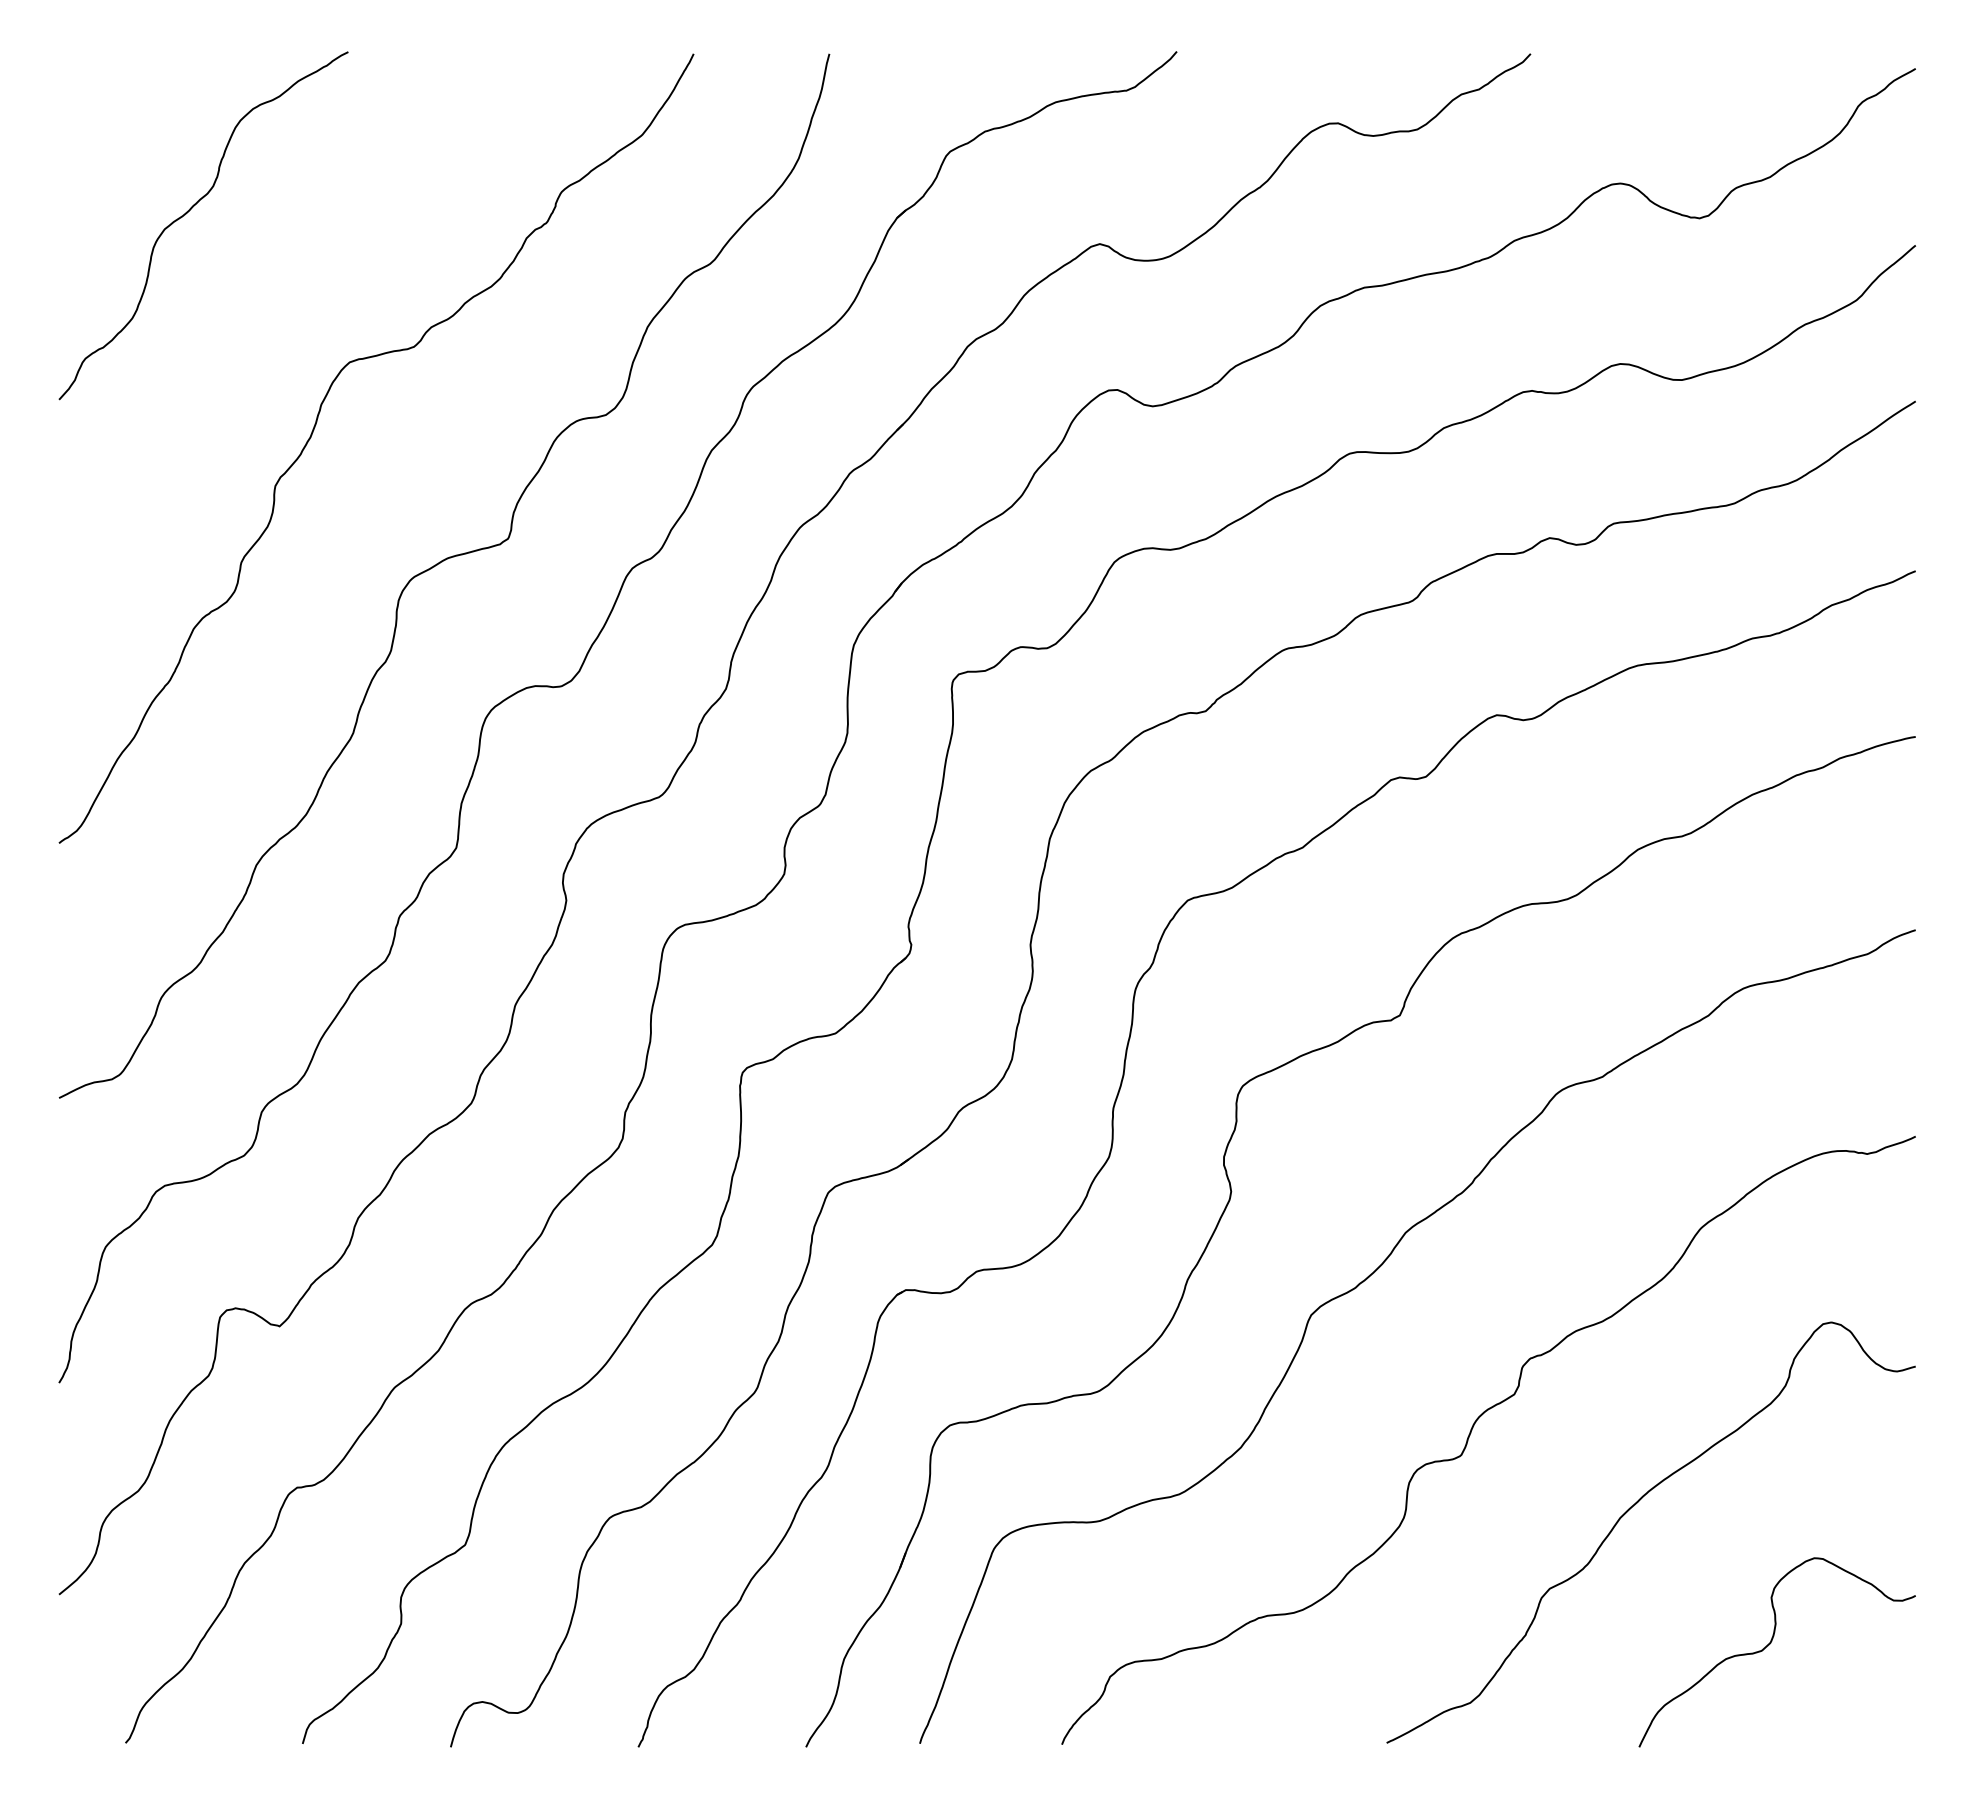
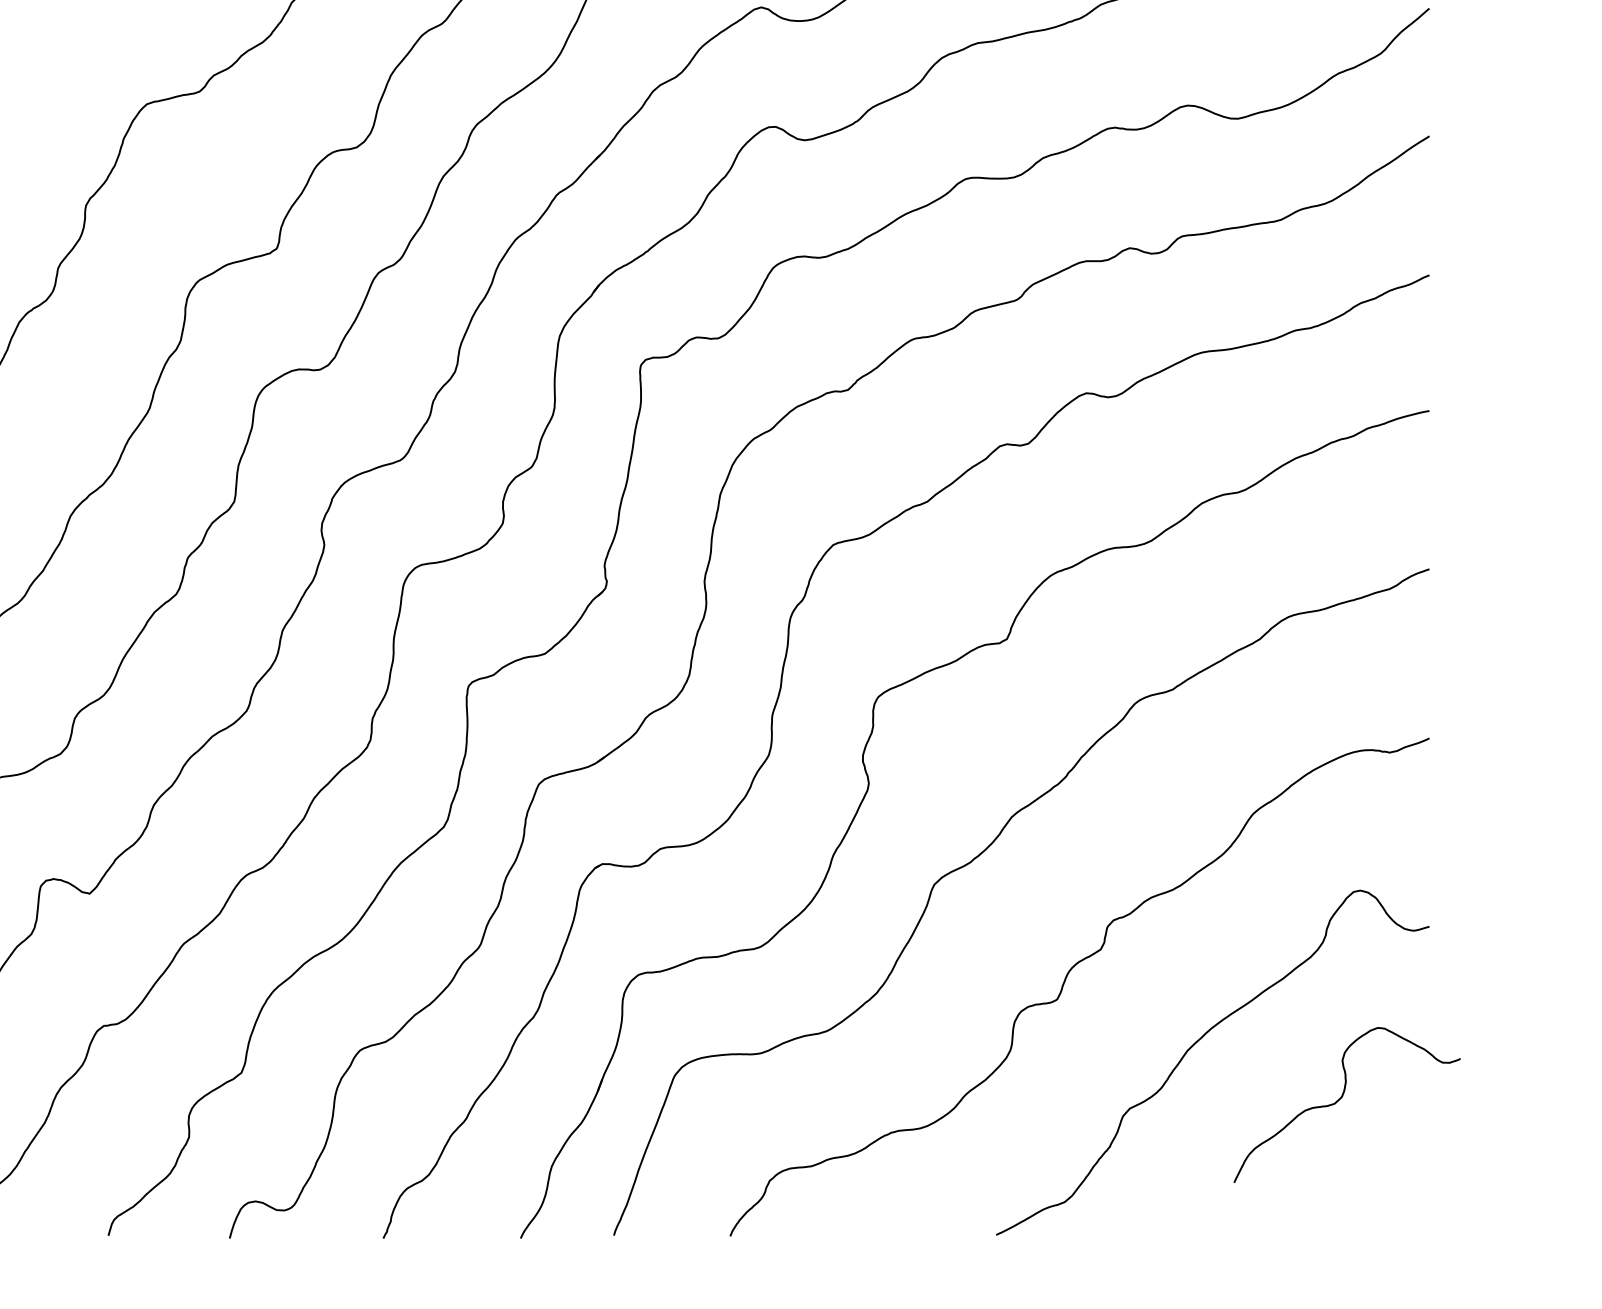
curve: (1769, 1645) -> (1340, 1099), moved

